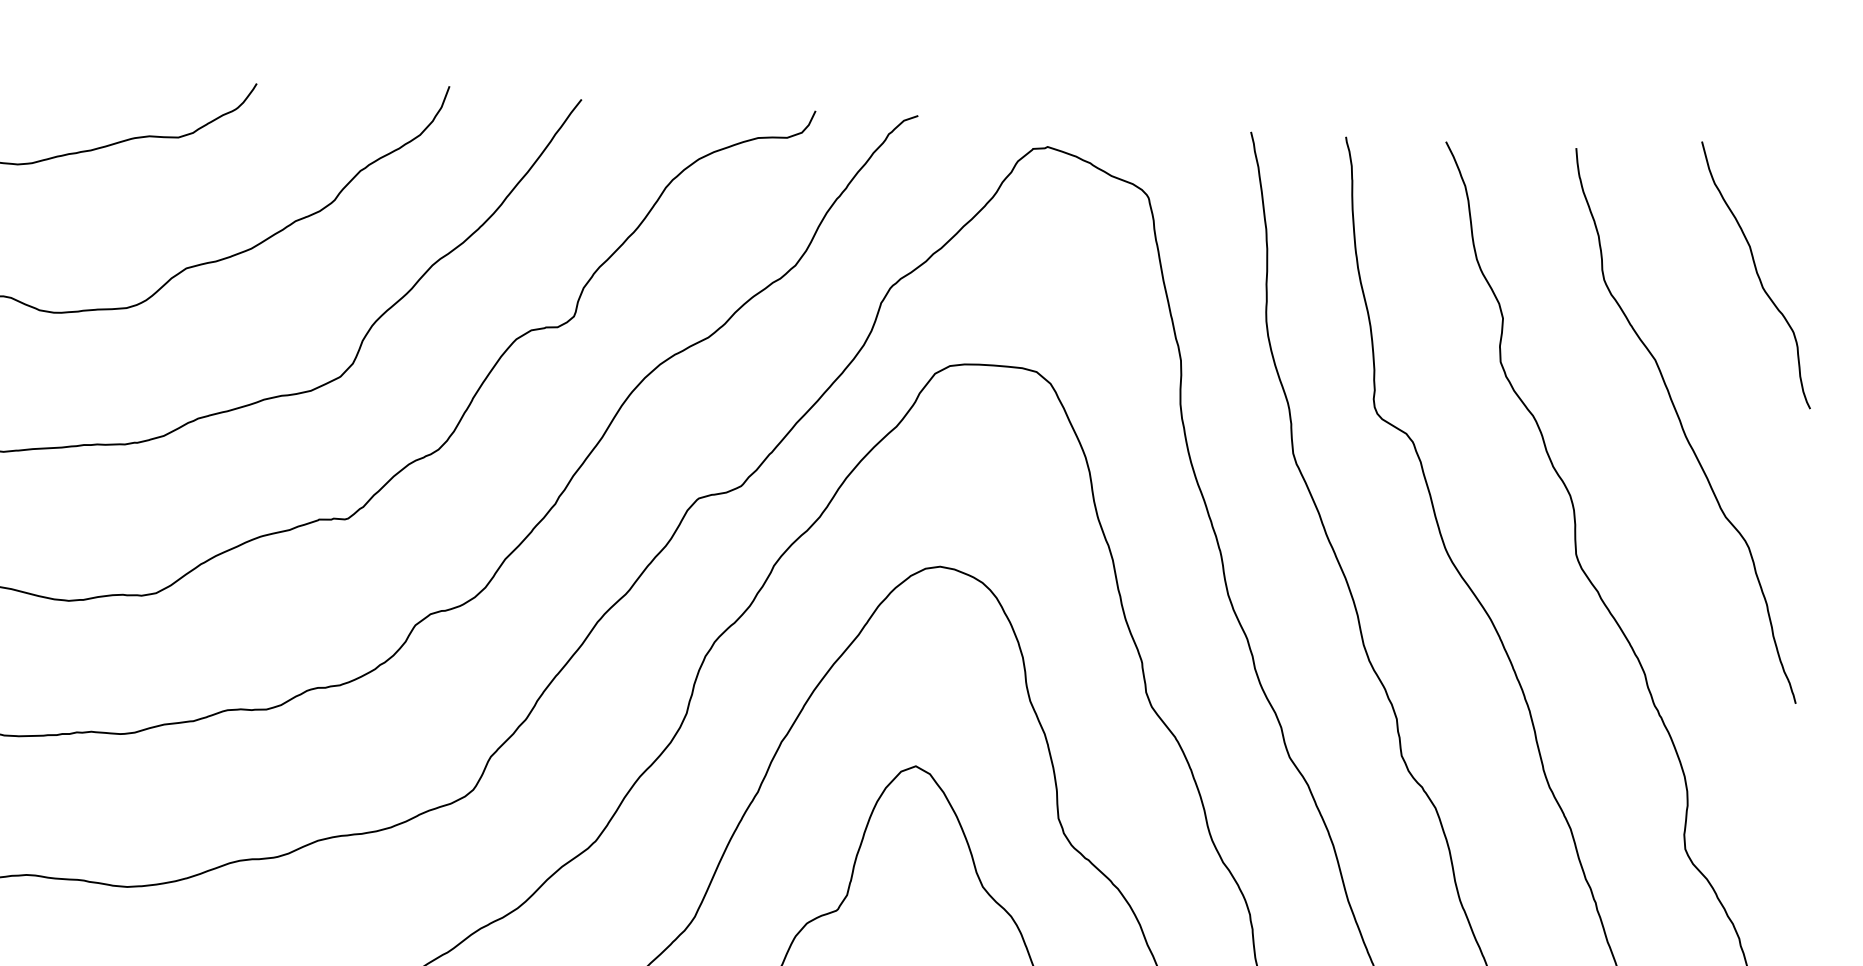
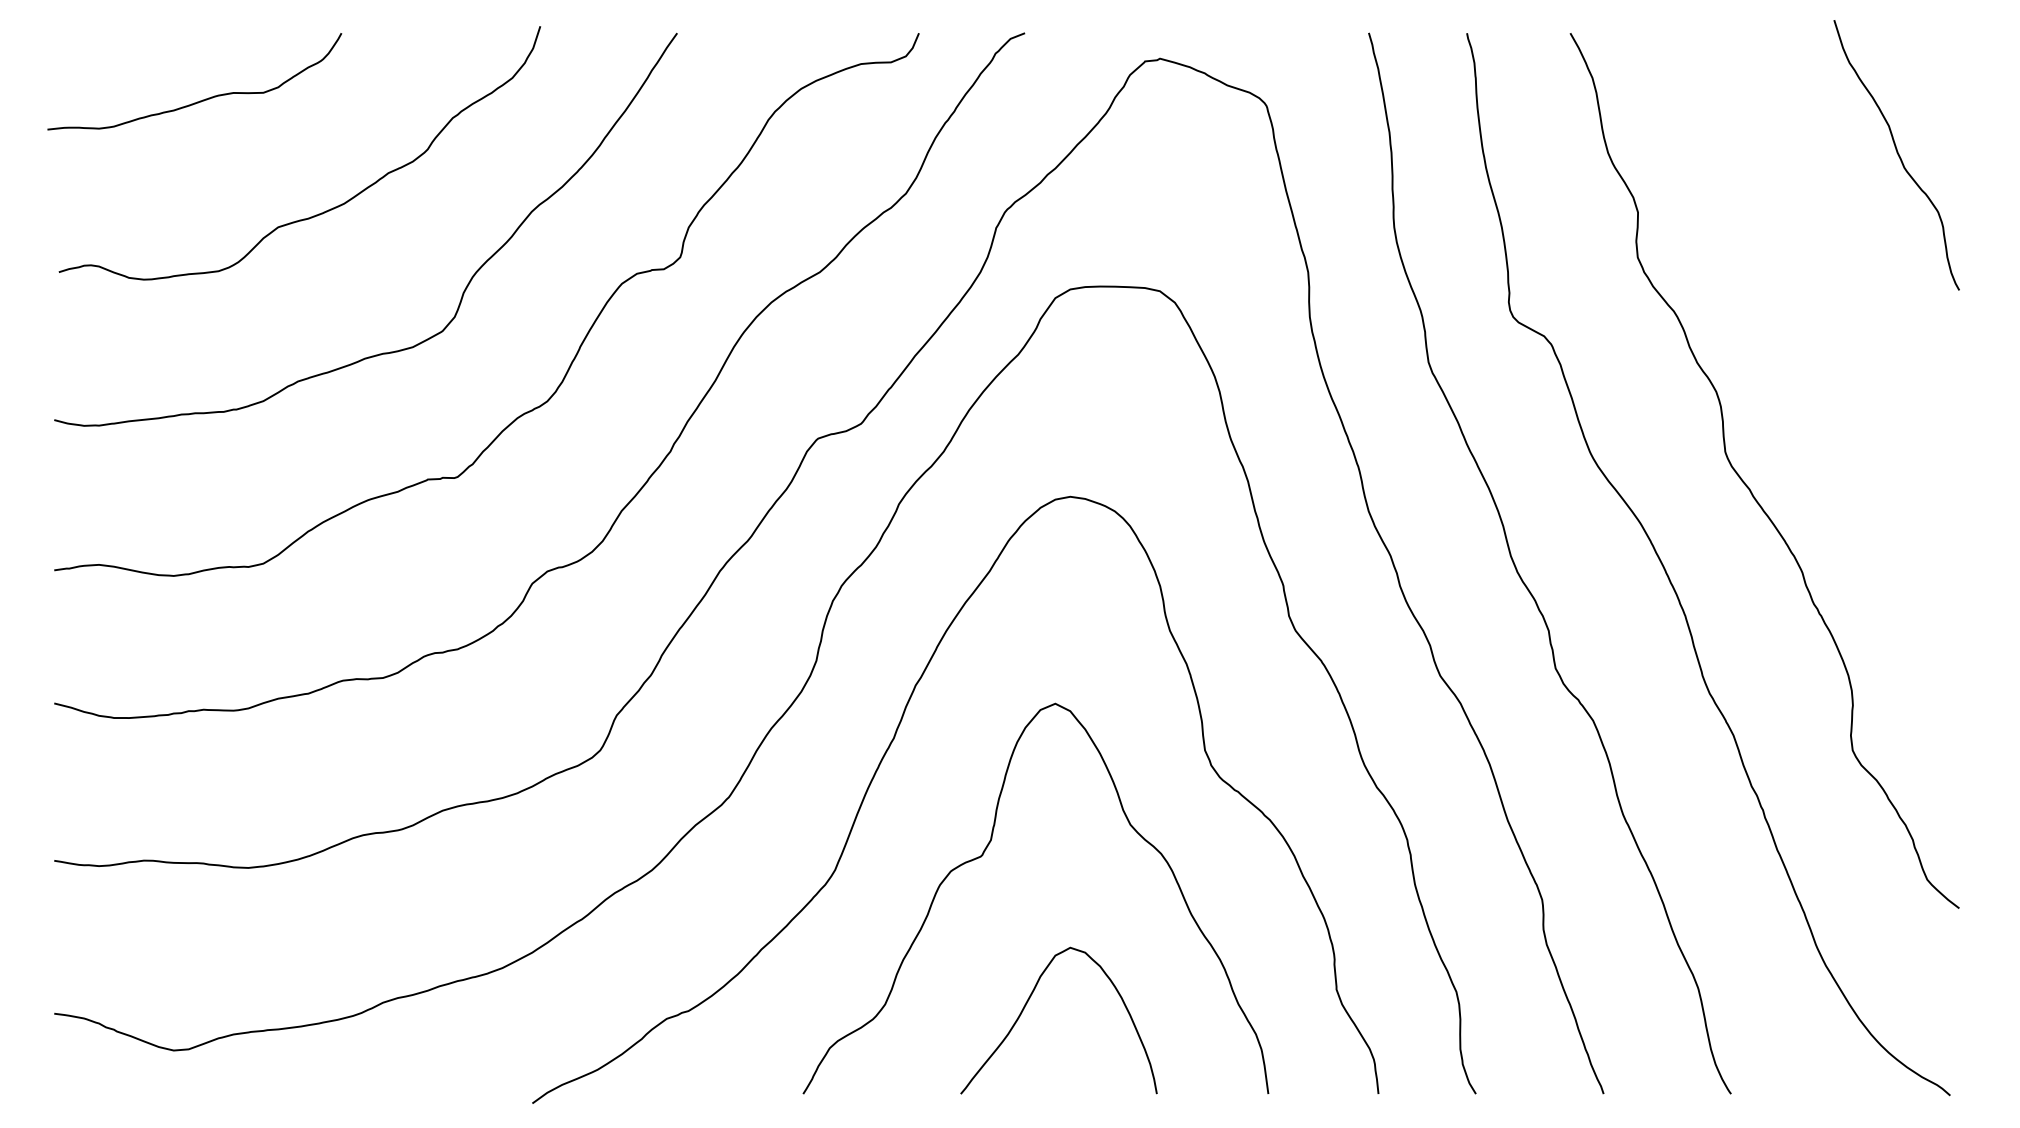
curve: (1683, 427) -> (1829, 315), removed

